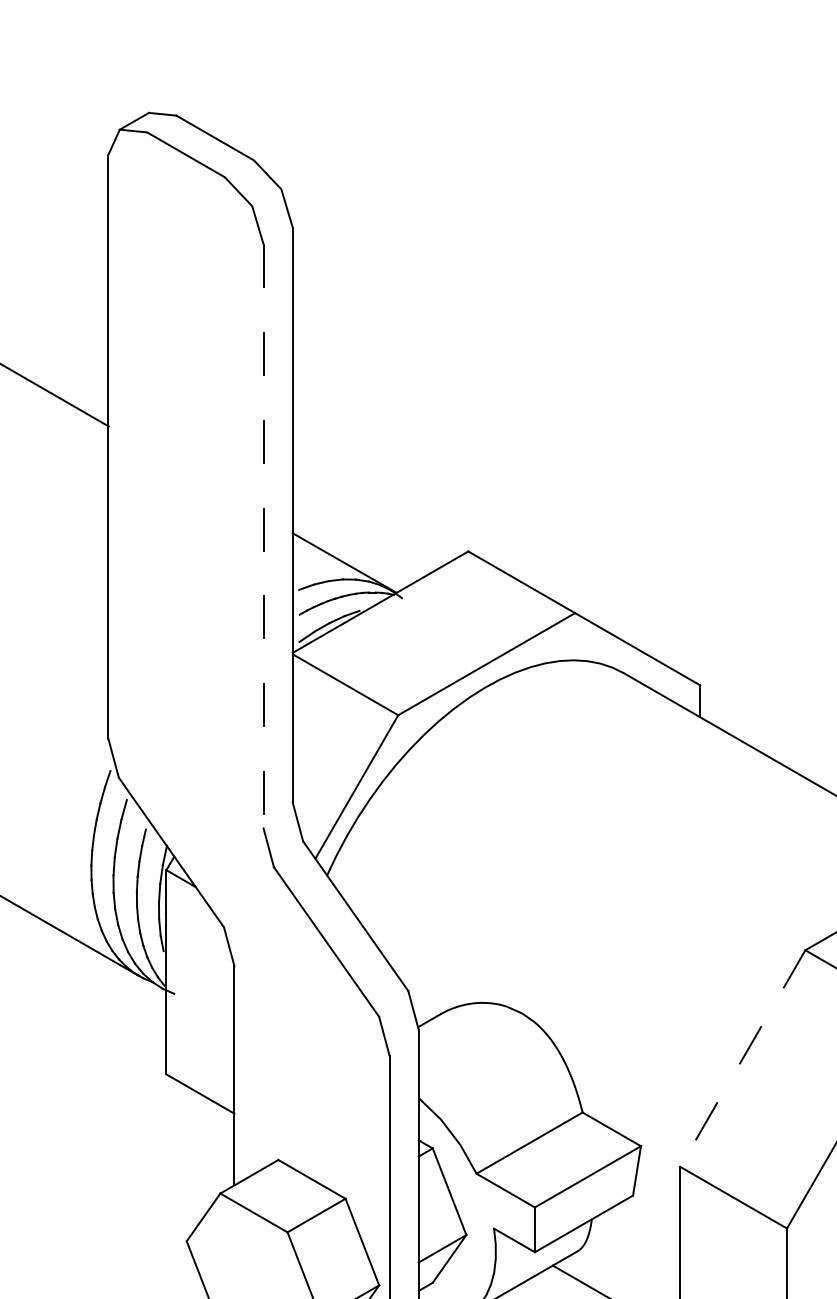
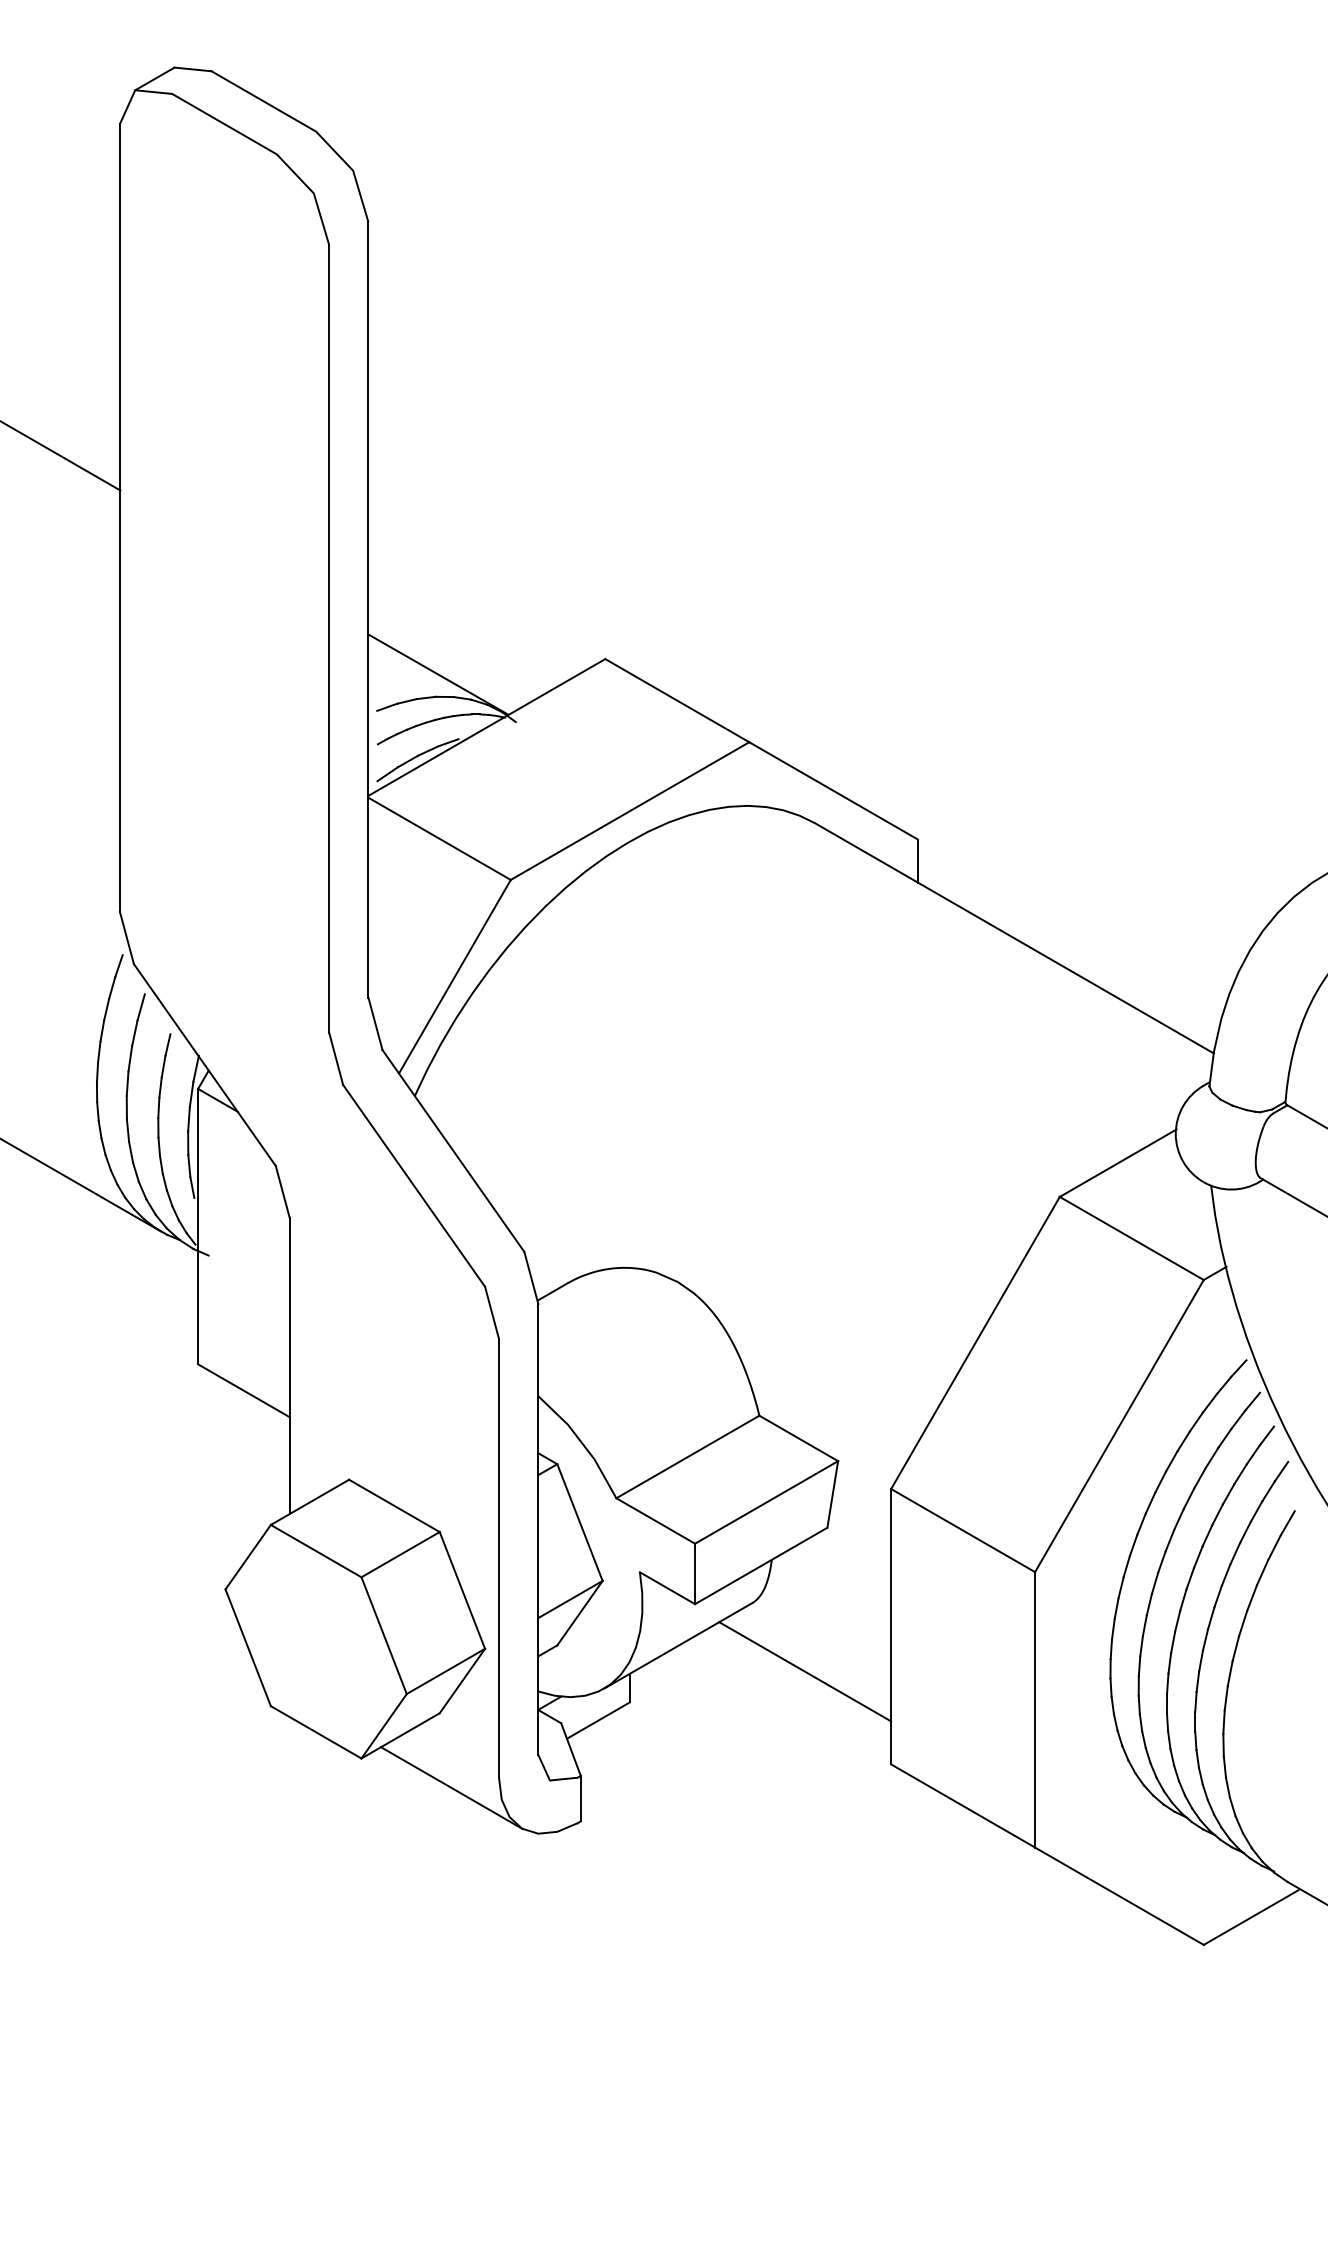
line: (263, 536) -> (329, 638), dashed -> solid
line: (742, 1058) -> (975, 1342), dashed -> solid

